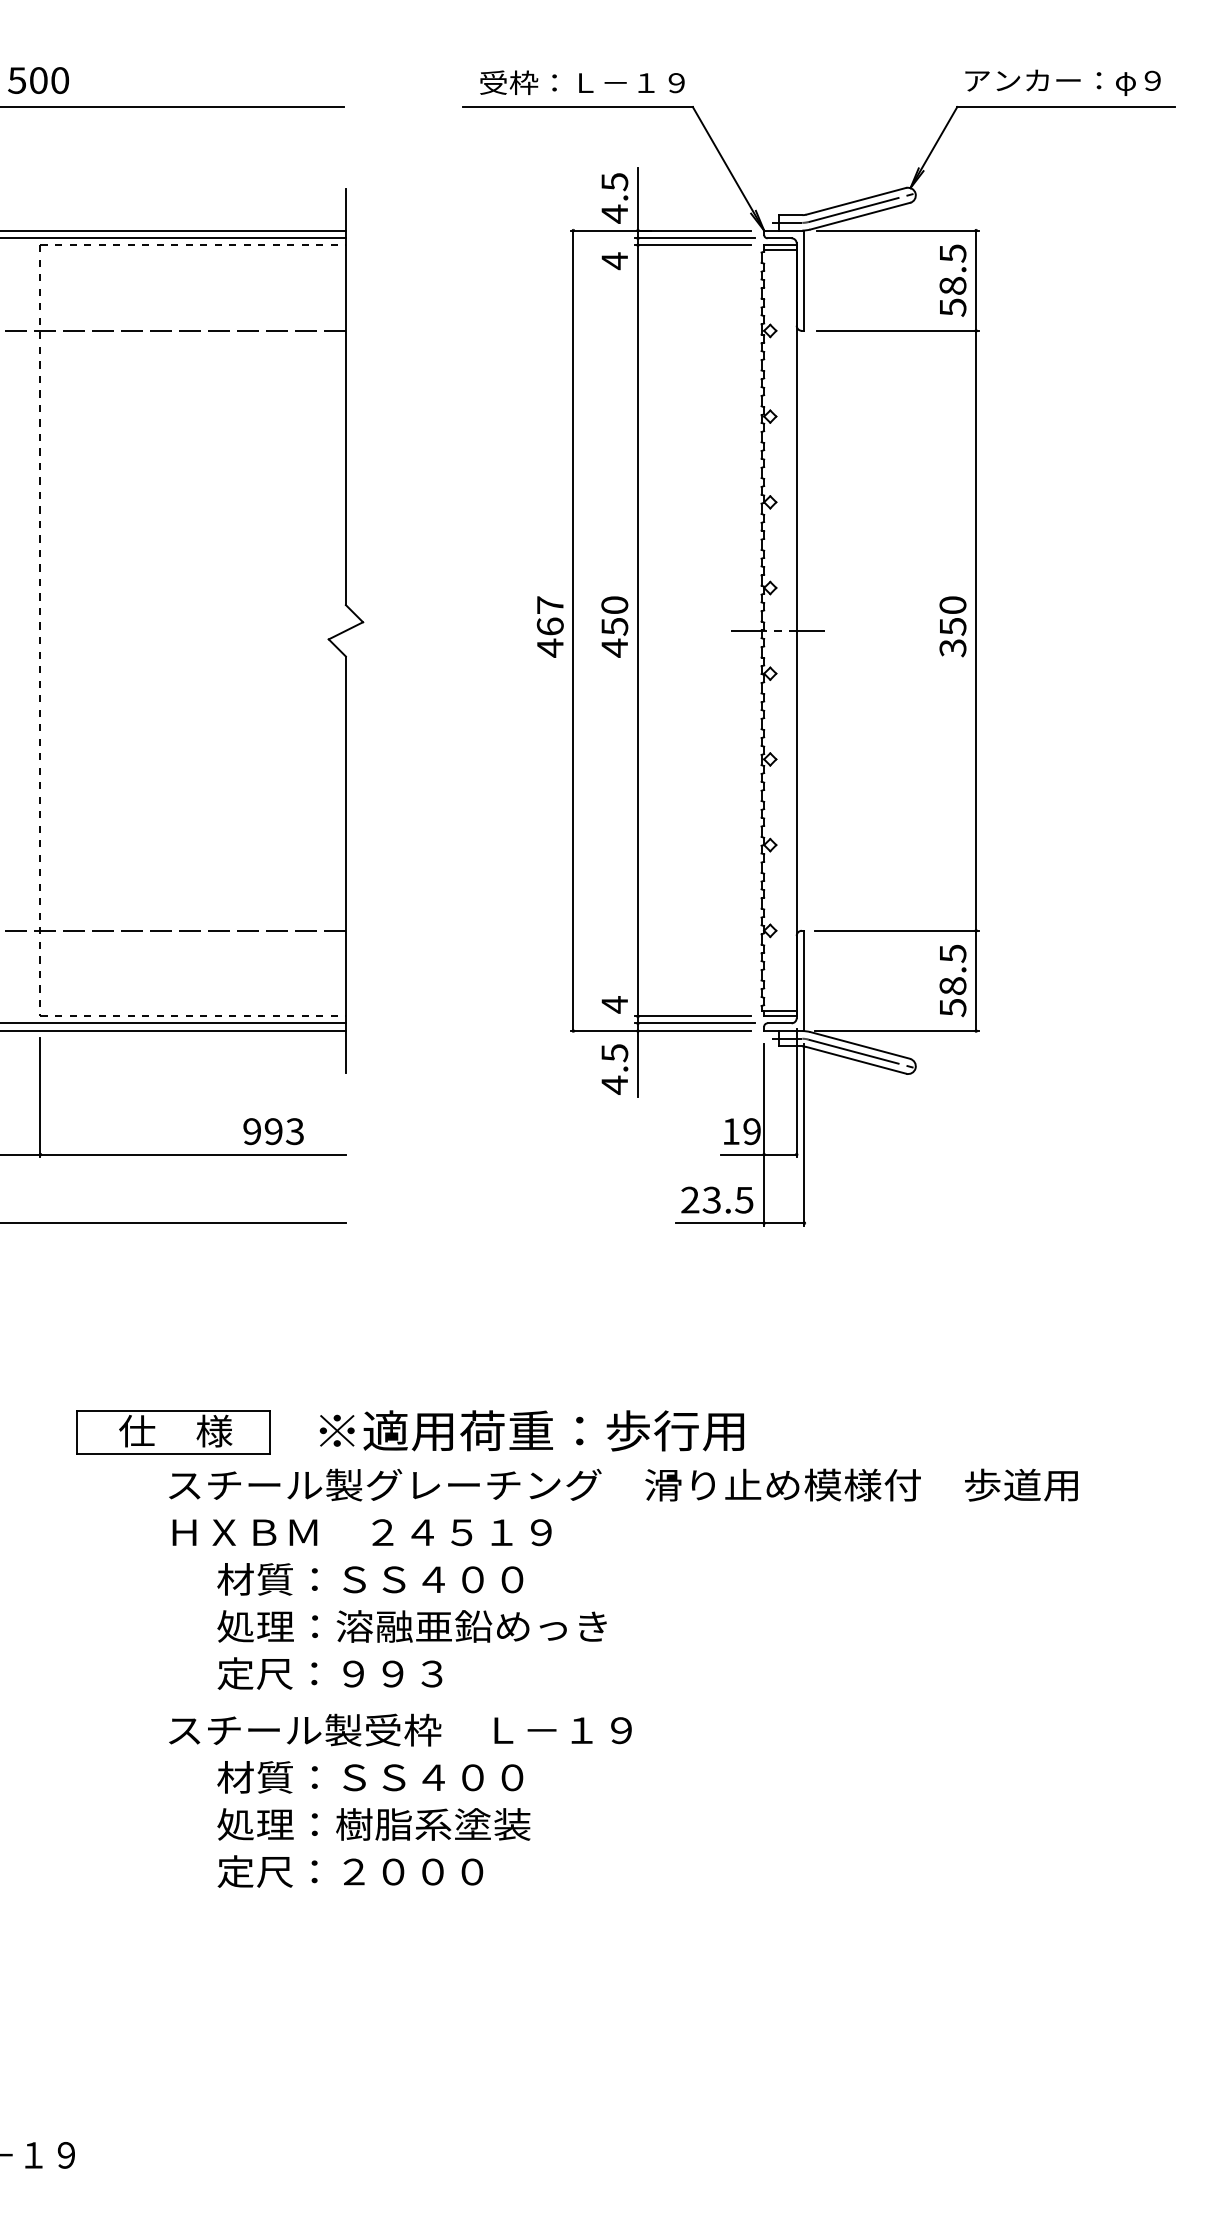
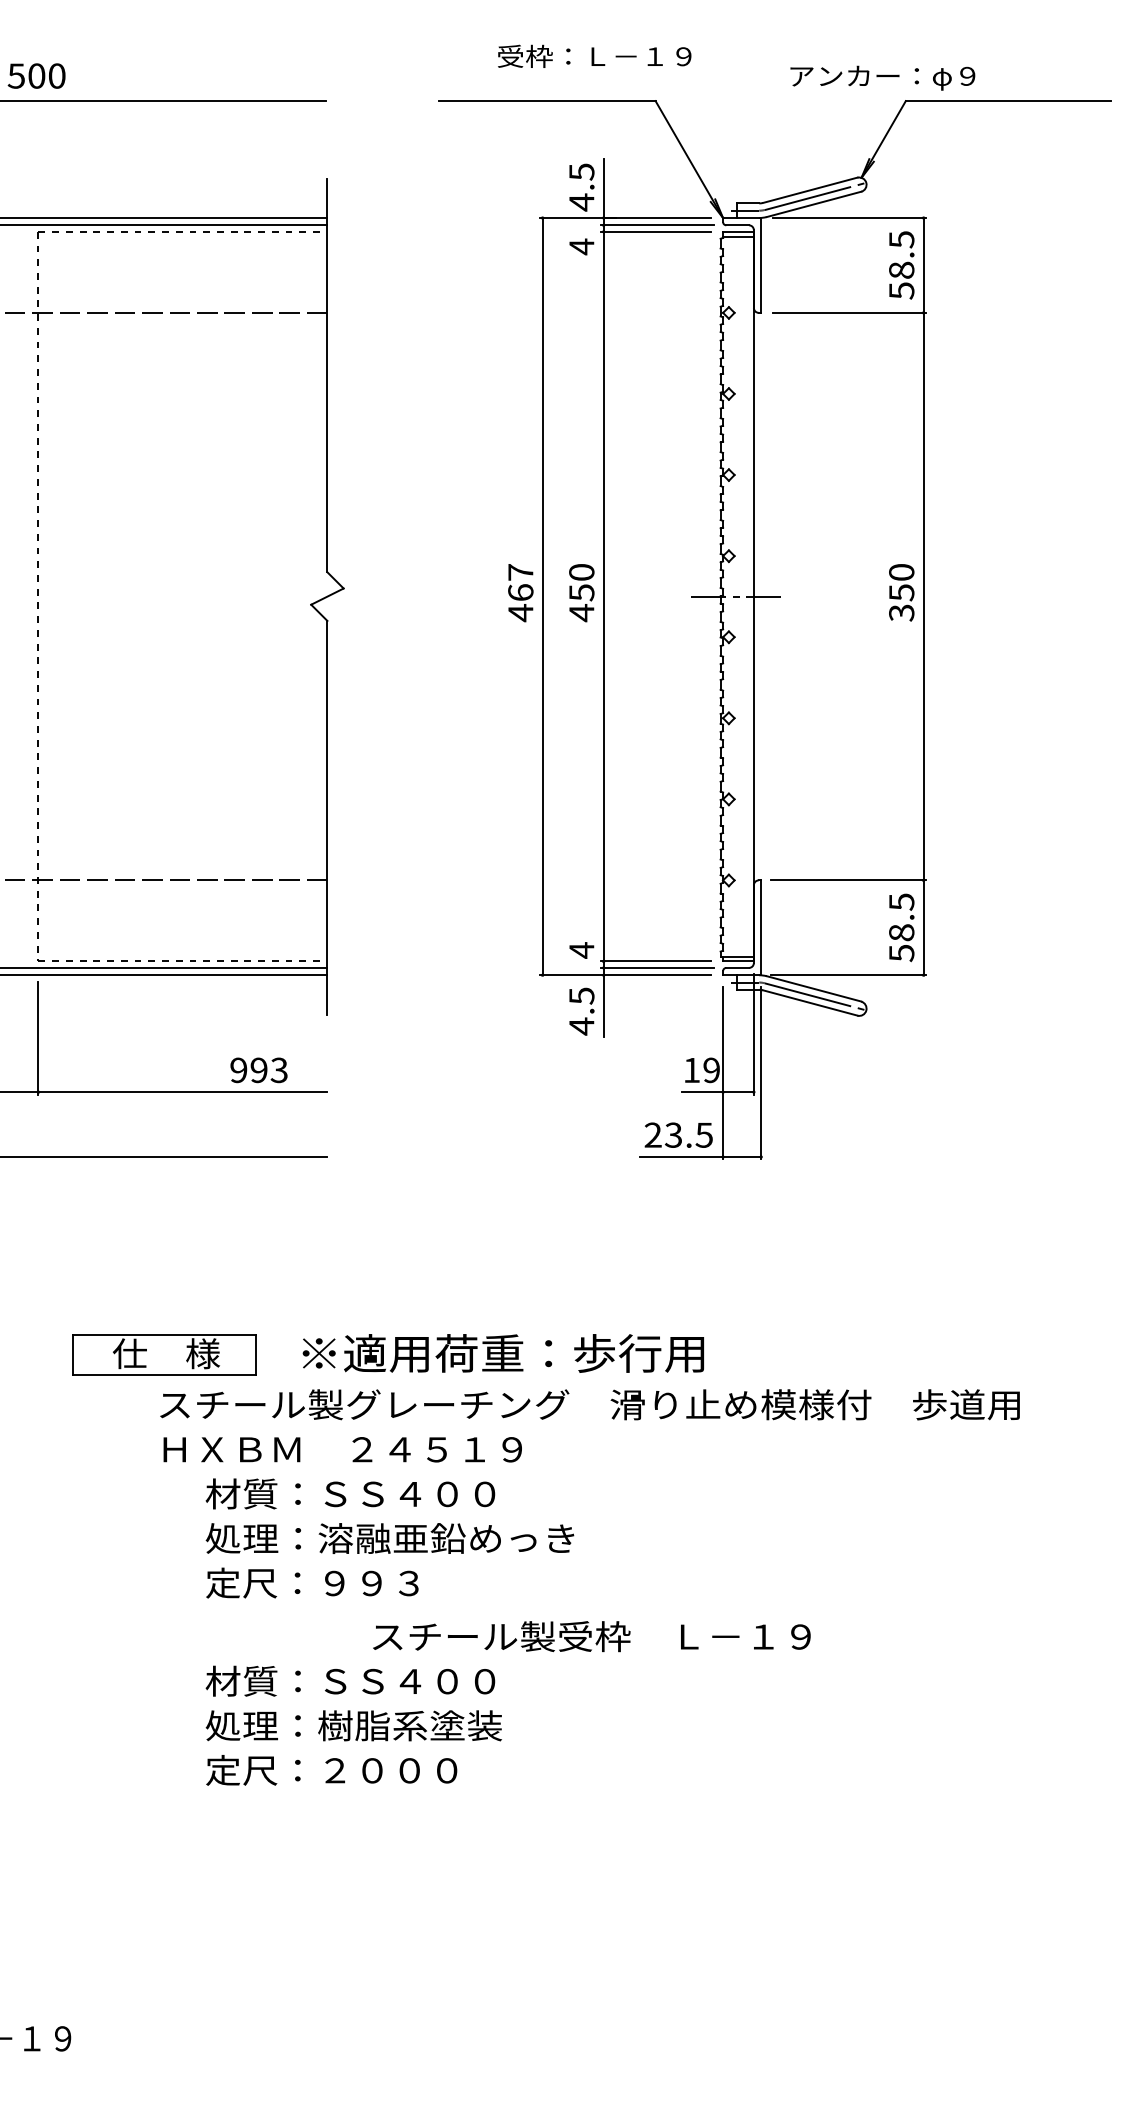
text: (582, 82) -> (594, 56), moved
text: (1062, 82) -> (882, 77), moved
text: (400, 1729) -> (591, 1635), moved

